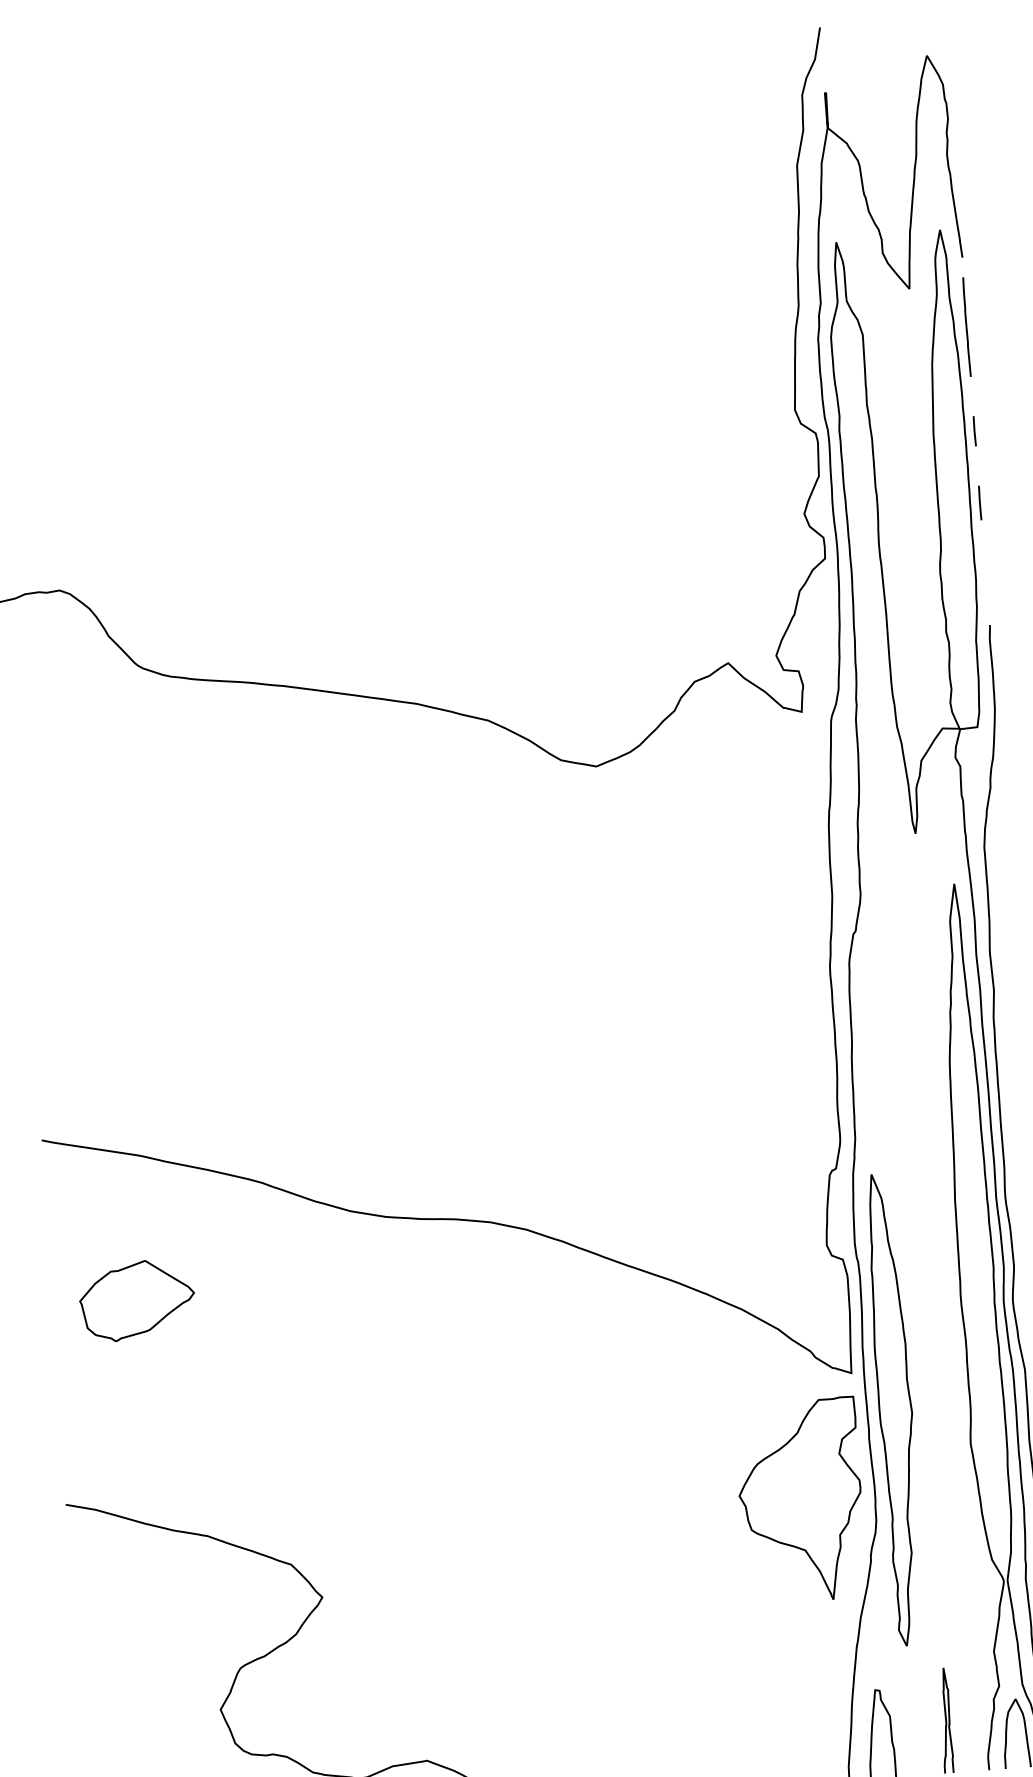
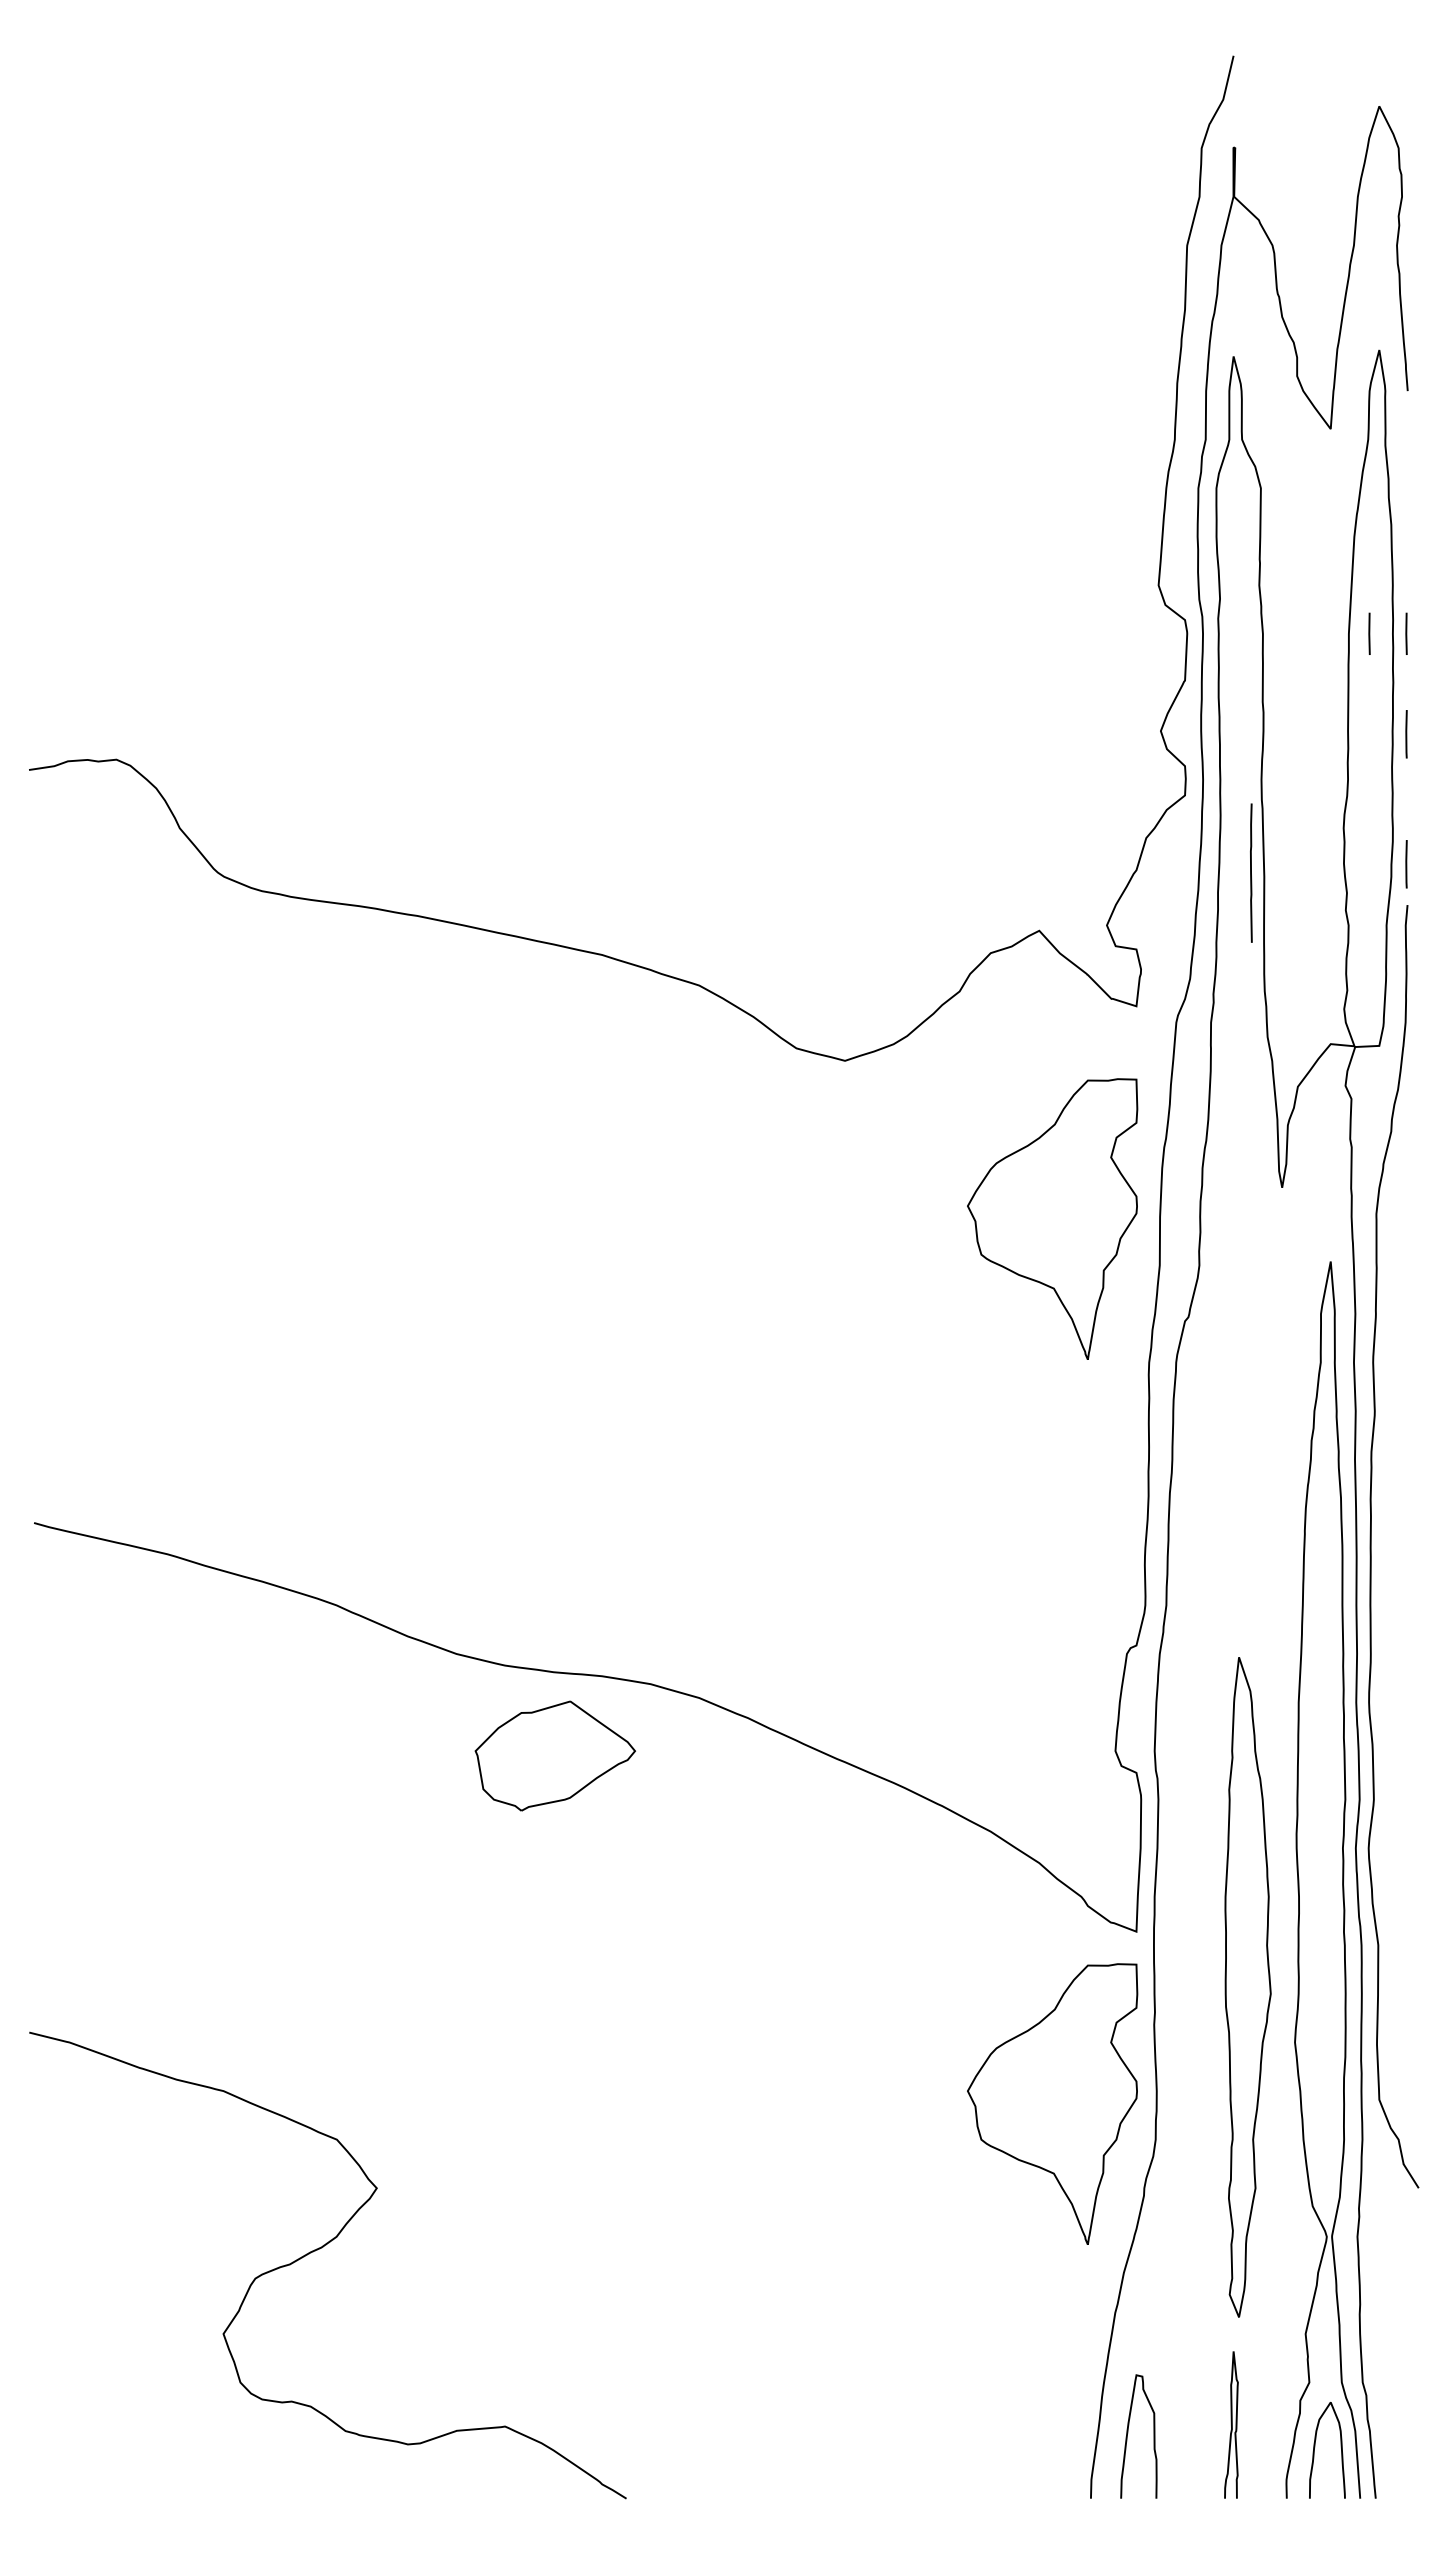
line: (966, 326) -> (1251, 872), moved
line: (948, 432) -> (1369, 633), added
line: (987, 596) -> (1406, 864), added
part: (753, 868) -> (1052, 1218), added
part: (136, 1300) -> (554, 1755), moved
part: (895, 1409) -> (1247, 1987), moved

